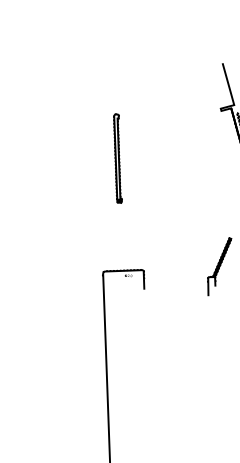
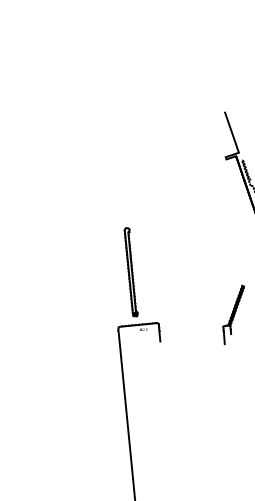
part: (117, 158) -> (130, 272), moved

